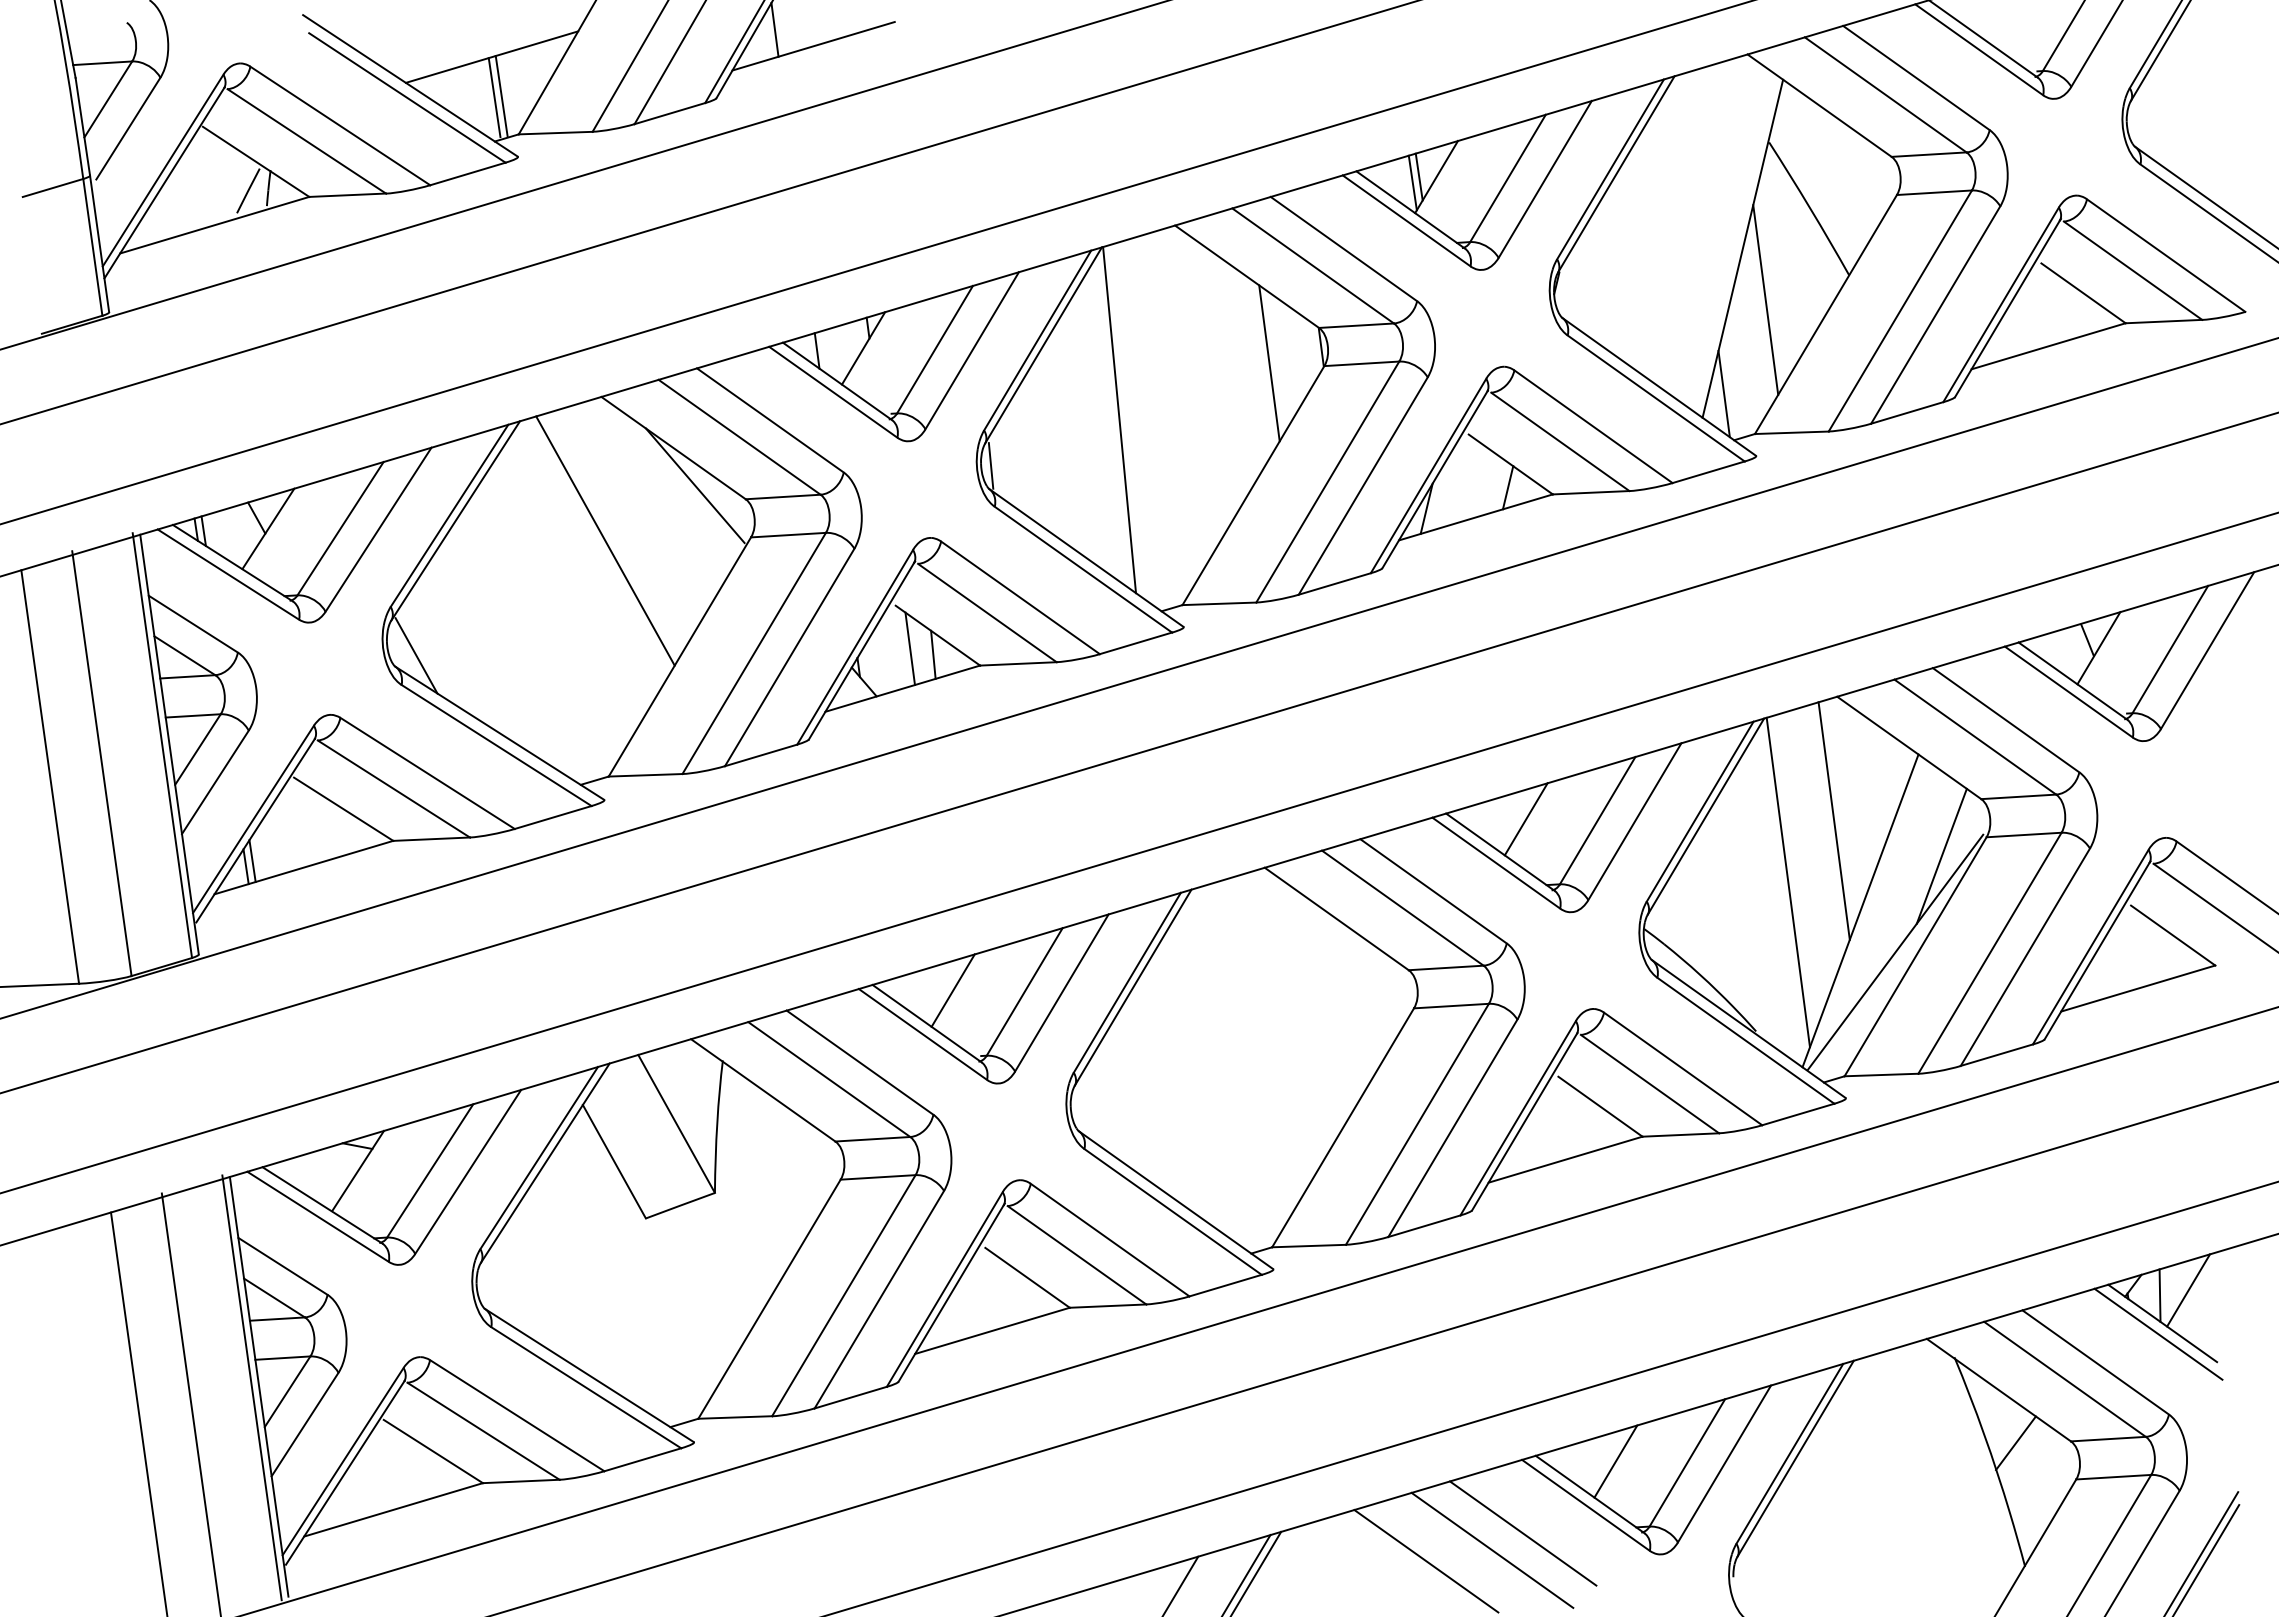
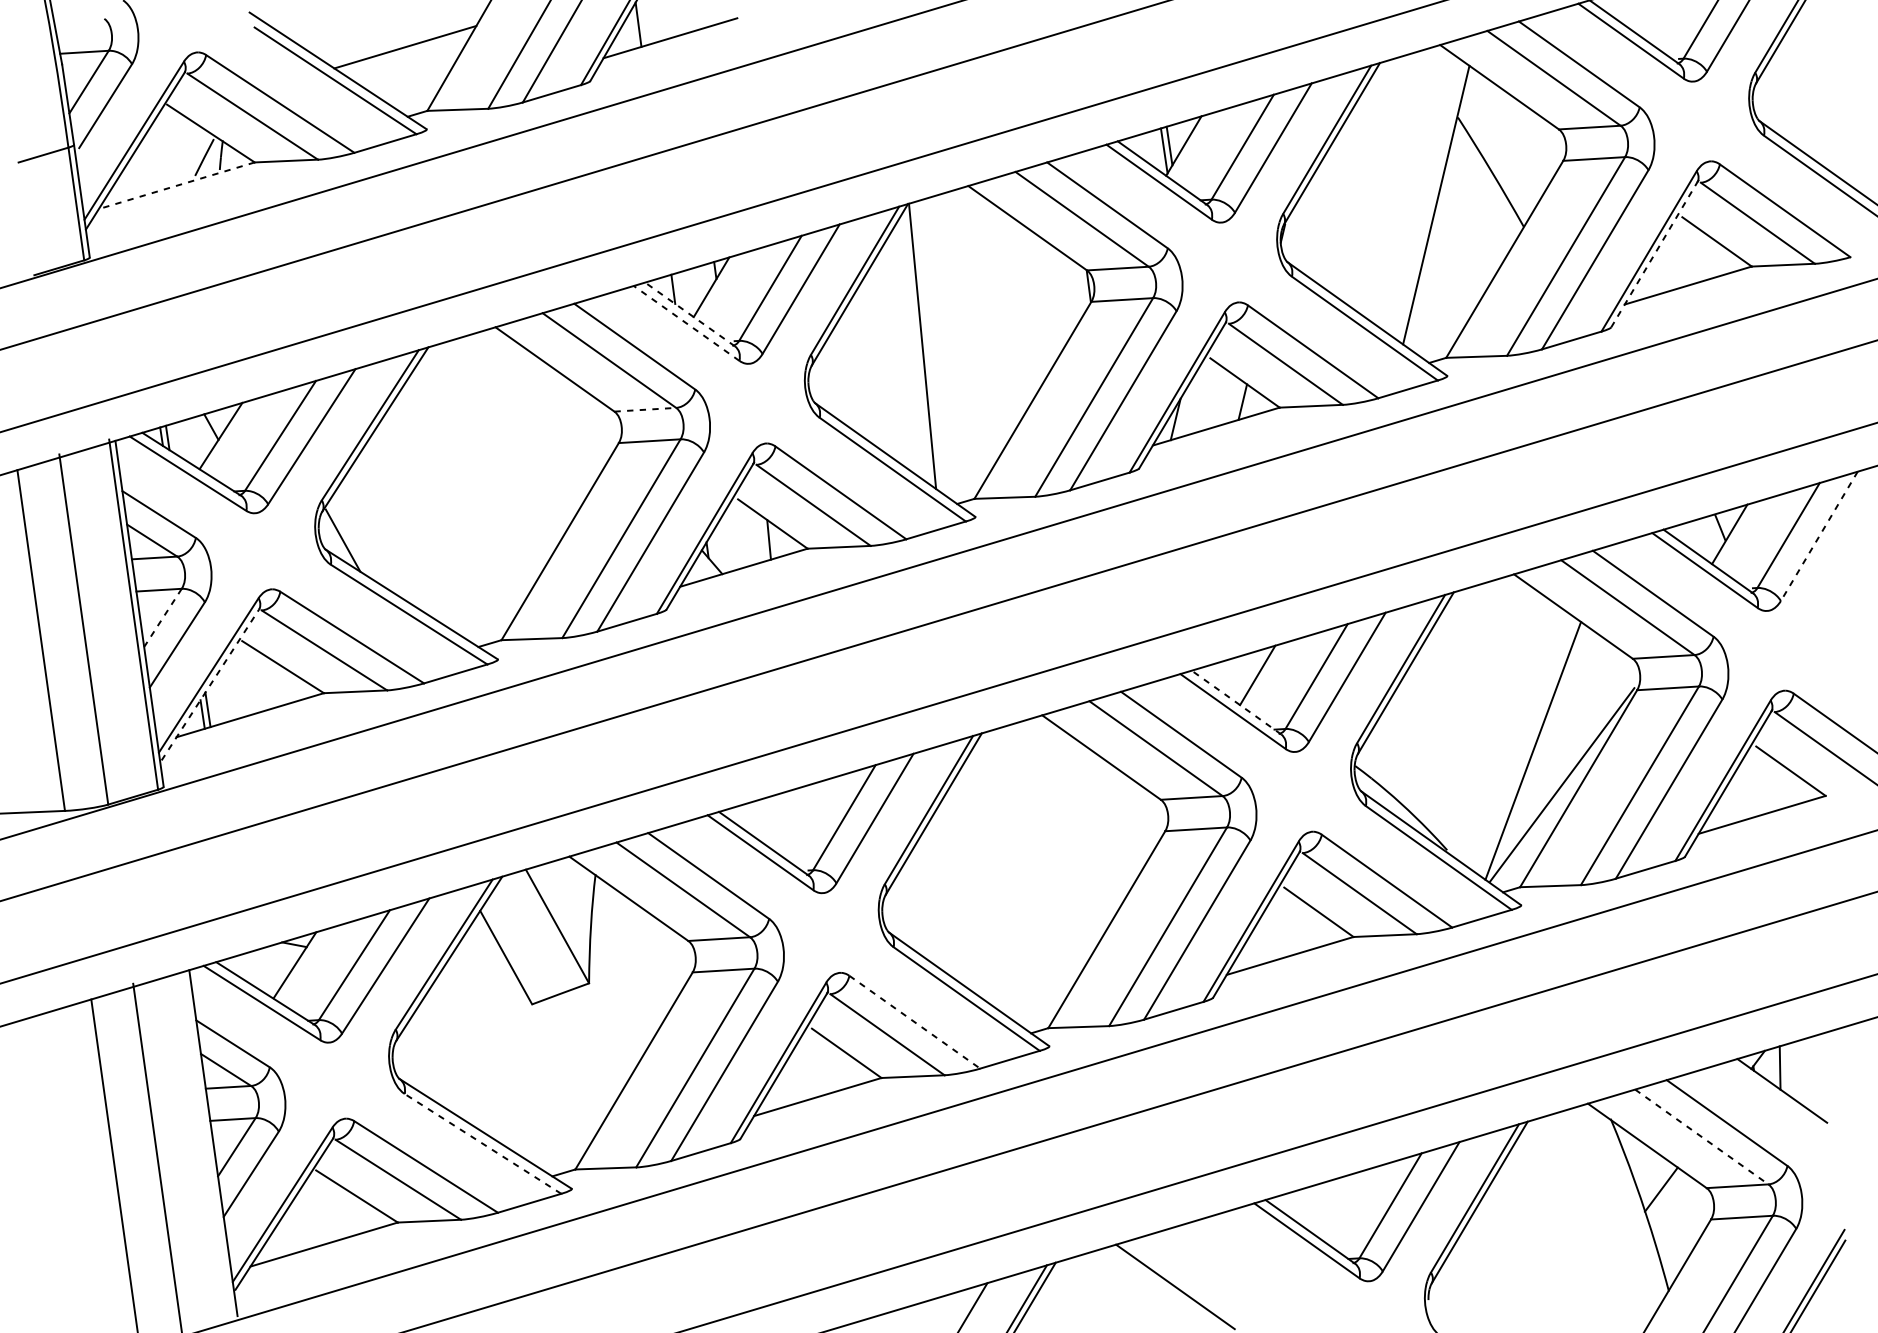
line: (501, 96) -> (413, 79), removed
line: (494, 97) -> (407, 80), removed
line: (214, 225) -> (176, 185), solid -> dashed
line: (1765, 299) -> (1454, 246), removed
line: (2007, 308) -> (1654, 254), solid -> dashed
line: (1269, 363) -> (1046, 299), removed
line: (837, 381) -> (690, 314), solid -> dashed
line: (833, 392) -> (686, 323), solid -> dashed
line: (1723, 393) -> (1420, 324), removed
line: (990, 465) -> (816, 383), removed
line: (694, 485) -> (572, 400), removed
line: (783, 497) -> (645, 410), solid -> dashed
line: (605, 540) -> (498, 445), removed
line: (909, 648) -> (749, 534), removed
line: (2207, 651) -> (1819, 537), solid -> dashed
line: (197, 749) -> (162, 617), solid -> dashed
line: (1833, 820) -> (1510, 676), removed
line: (255, 830) -> (210, 684), solid -> dashed
line: (1500, 852) -> (1236, 702), solid -> dashed
line: (1941, 855) -> (1600, 705), removed
line: (1787, 882) -> (1473, 727), removed
line: (952, 990) -> (784, 816), removed
line: (1110, 1240) -> (915, 1022), solid -> dashed
line: (2188, 1290) -> (1803, 1063), removed
line: (2158, 1333) -> (1778, 1099), removed
line: (2065, 1379) -> (1702, 1137), solid -> dashed
line: (251, 1387) -> (207, 1143), removed
line: (586, 1387) -> (483, 1143), solid -> dashed
line: (1615, 1461) -> (1331, 1204), removed
line: (1523, 1533) -> (1255, 1264), removed
line: (1492, 1549) -> (1229, 1277), removed

